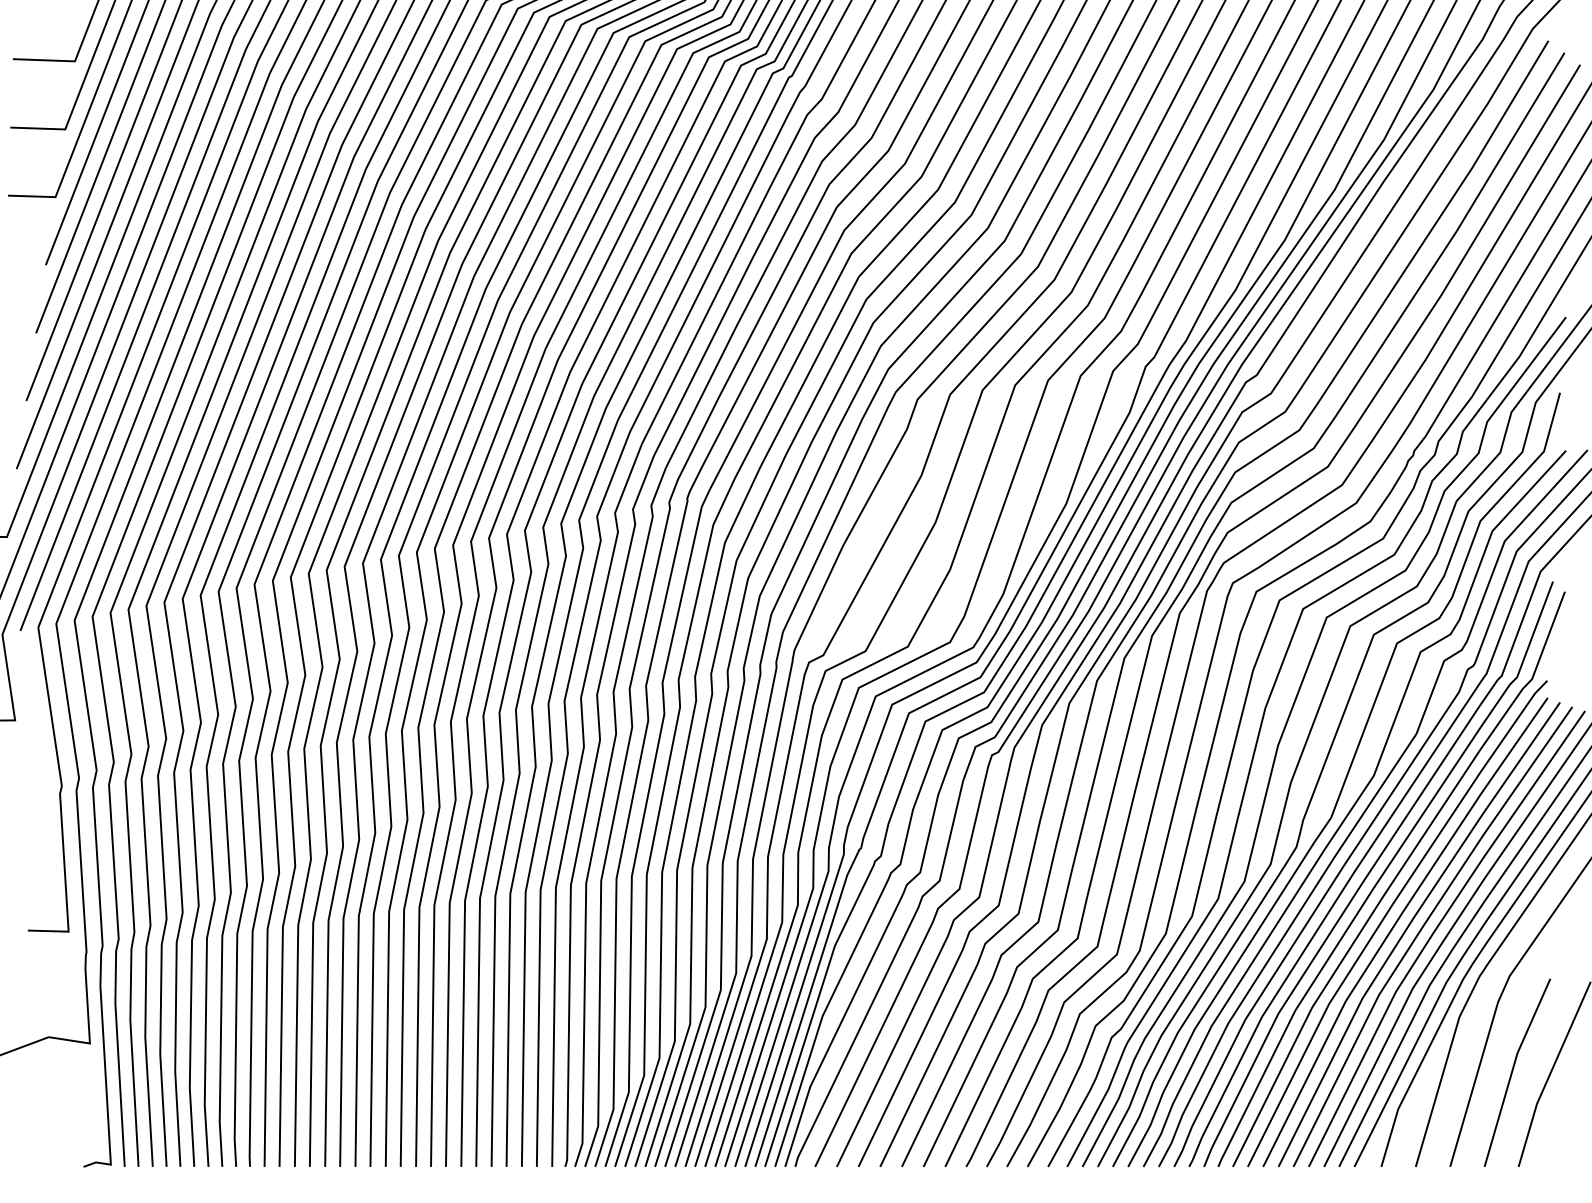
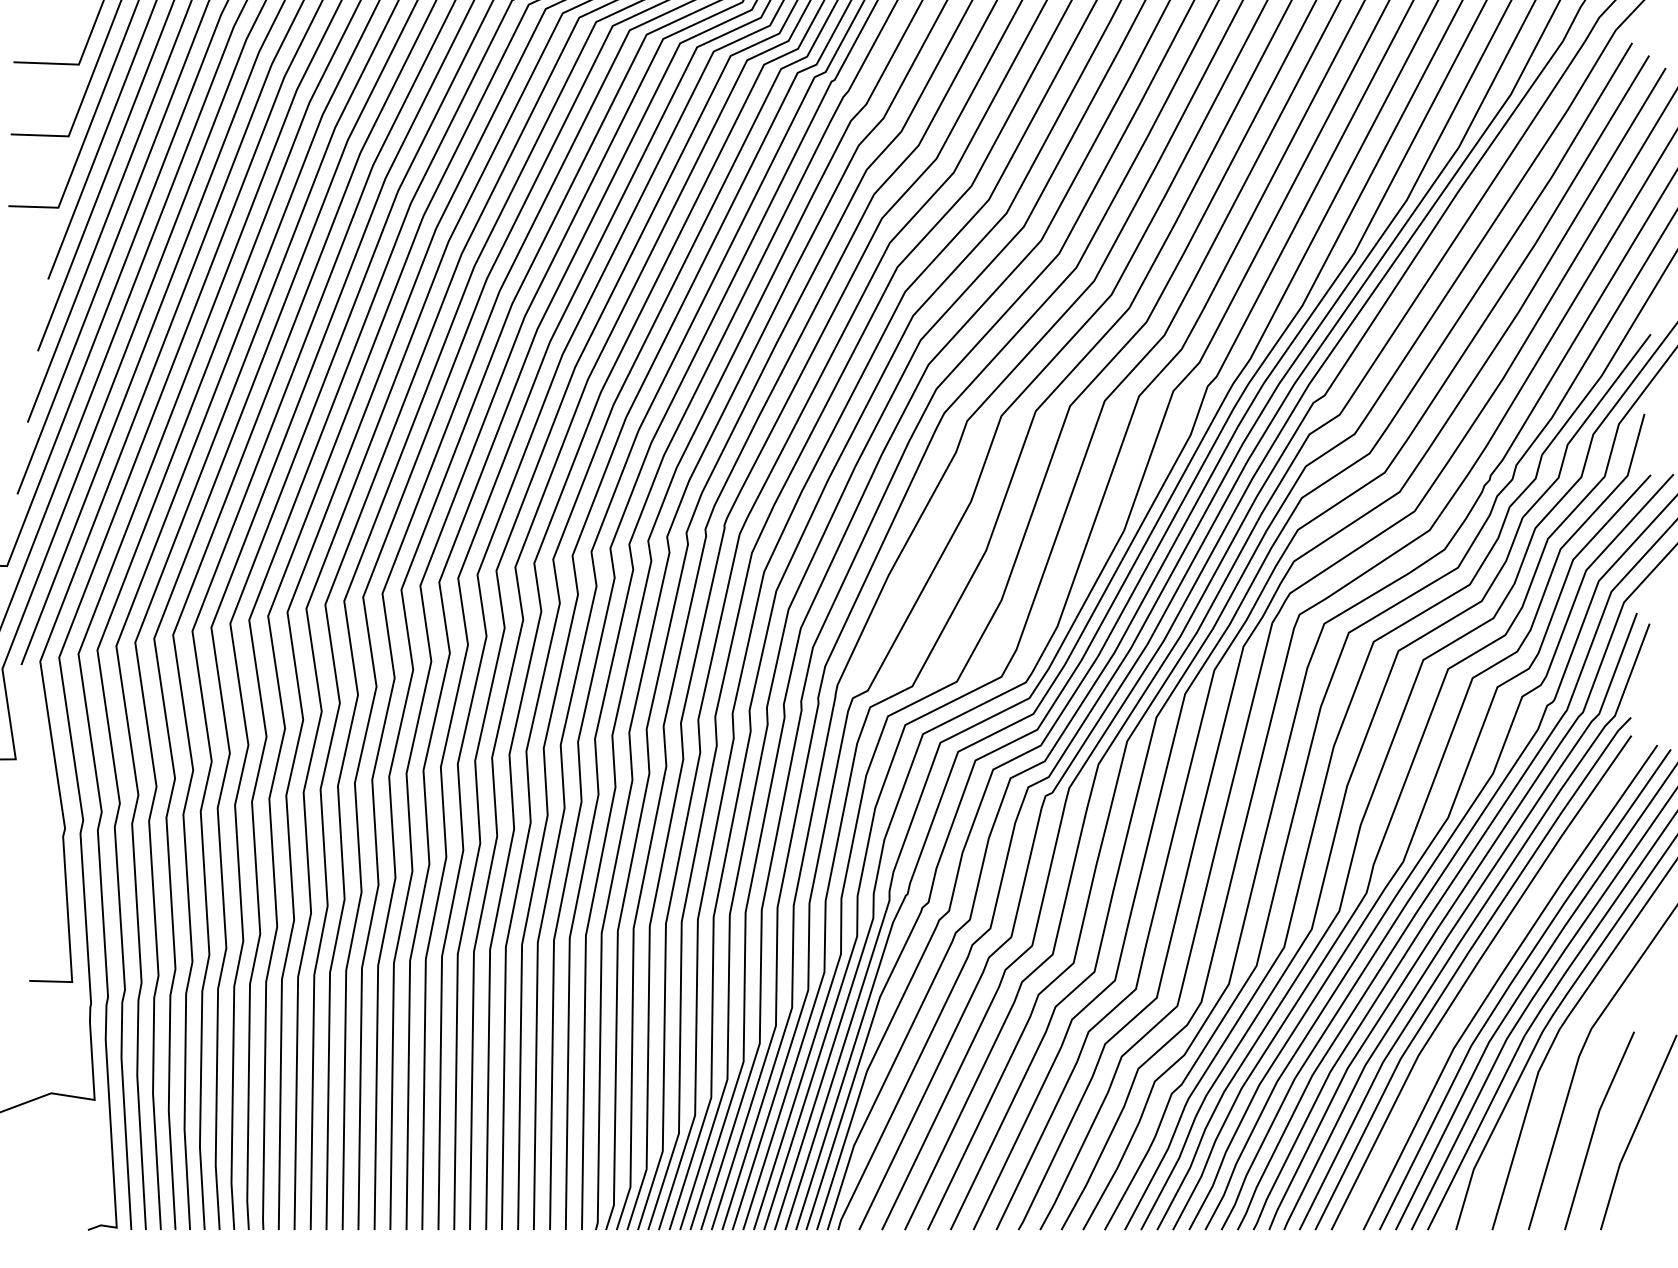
line: (1408, 928) -> (1484, 978), removed

